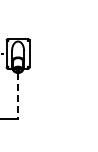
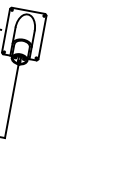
line: (18, 96) -> (12, 101), dashed -> solid

